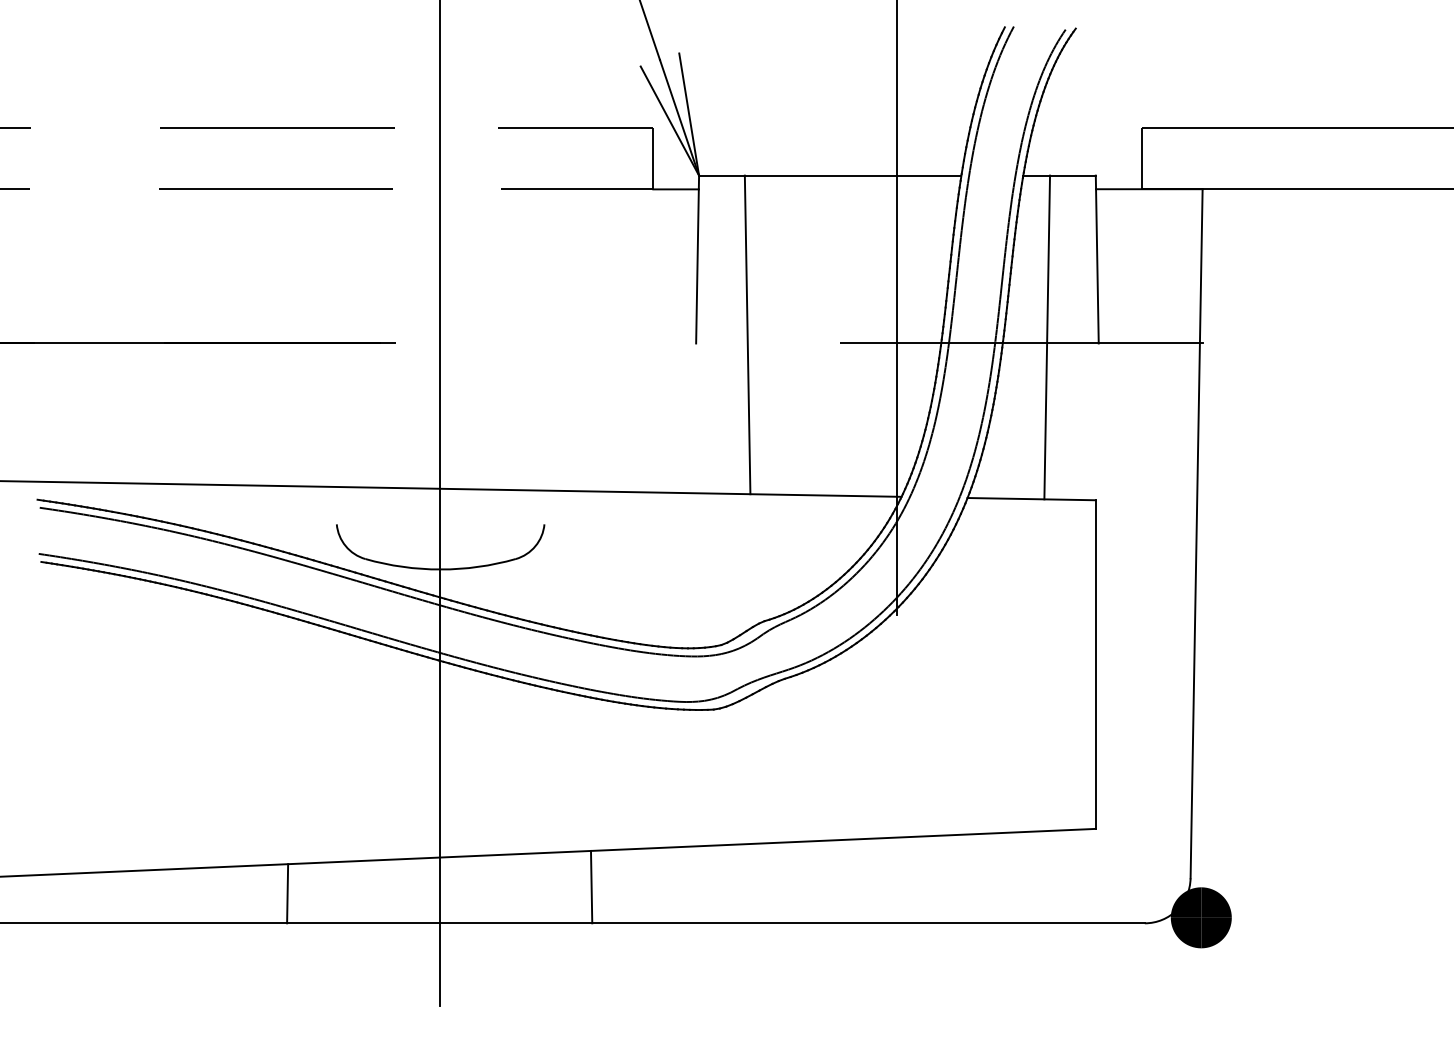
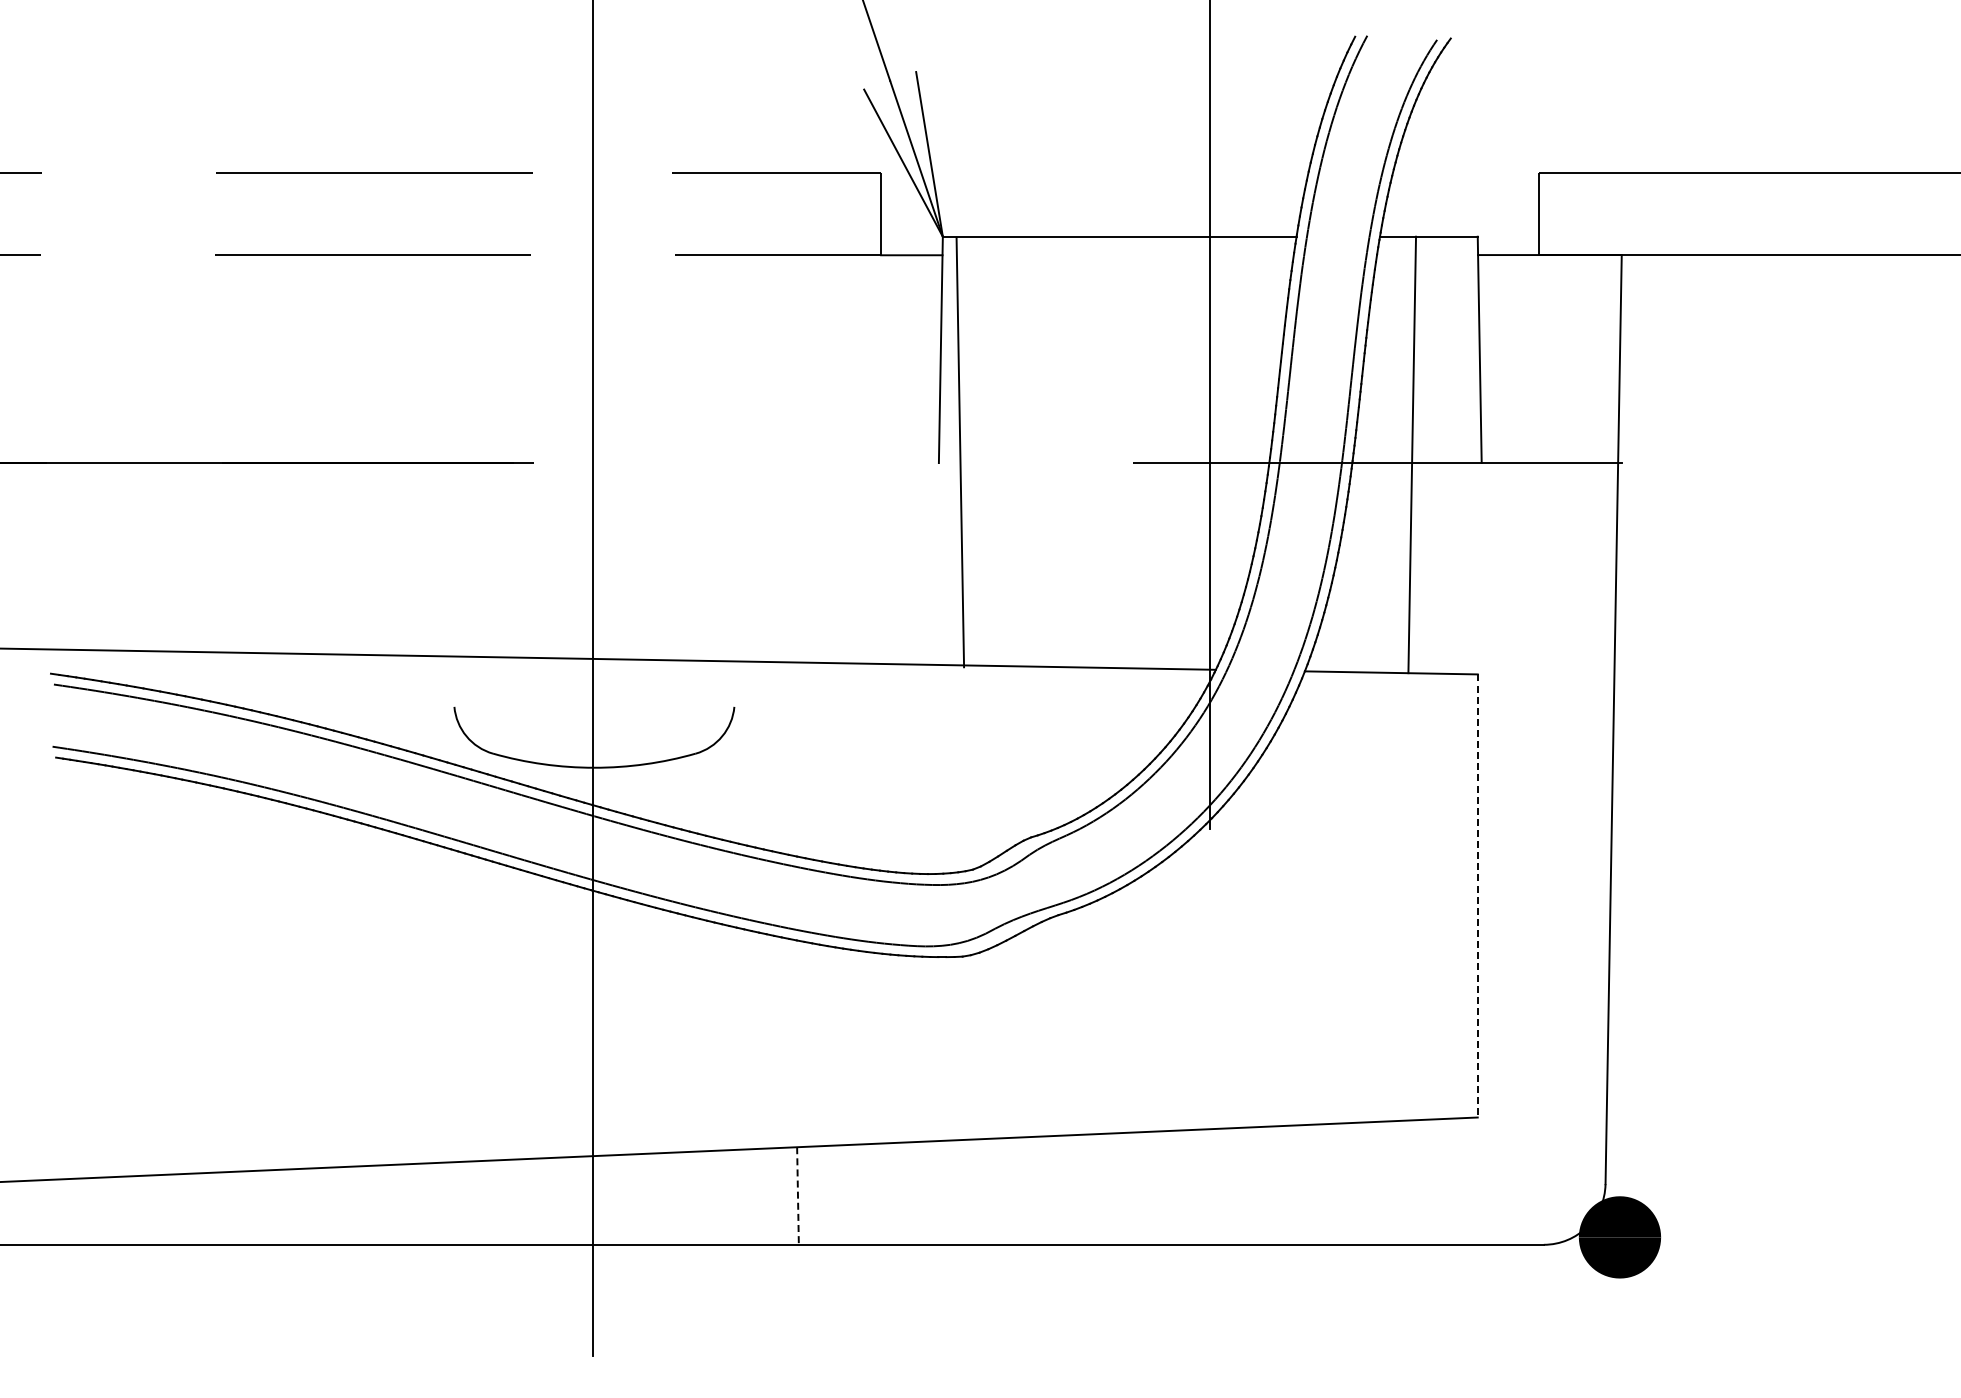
line: (747, 334) -> (960, 452), moved
line: (1095, 664) -> (1477, 895), solid -> dashed
line: (591, 887) -> (797, 1196), solid -> dashed
line: (287, 893) -> (387, 1204), removed

